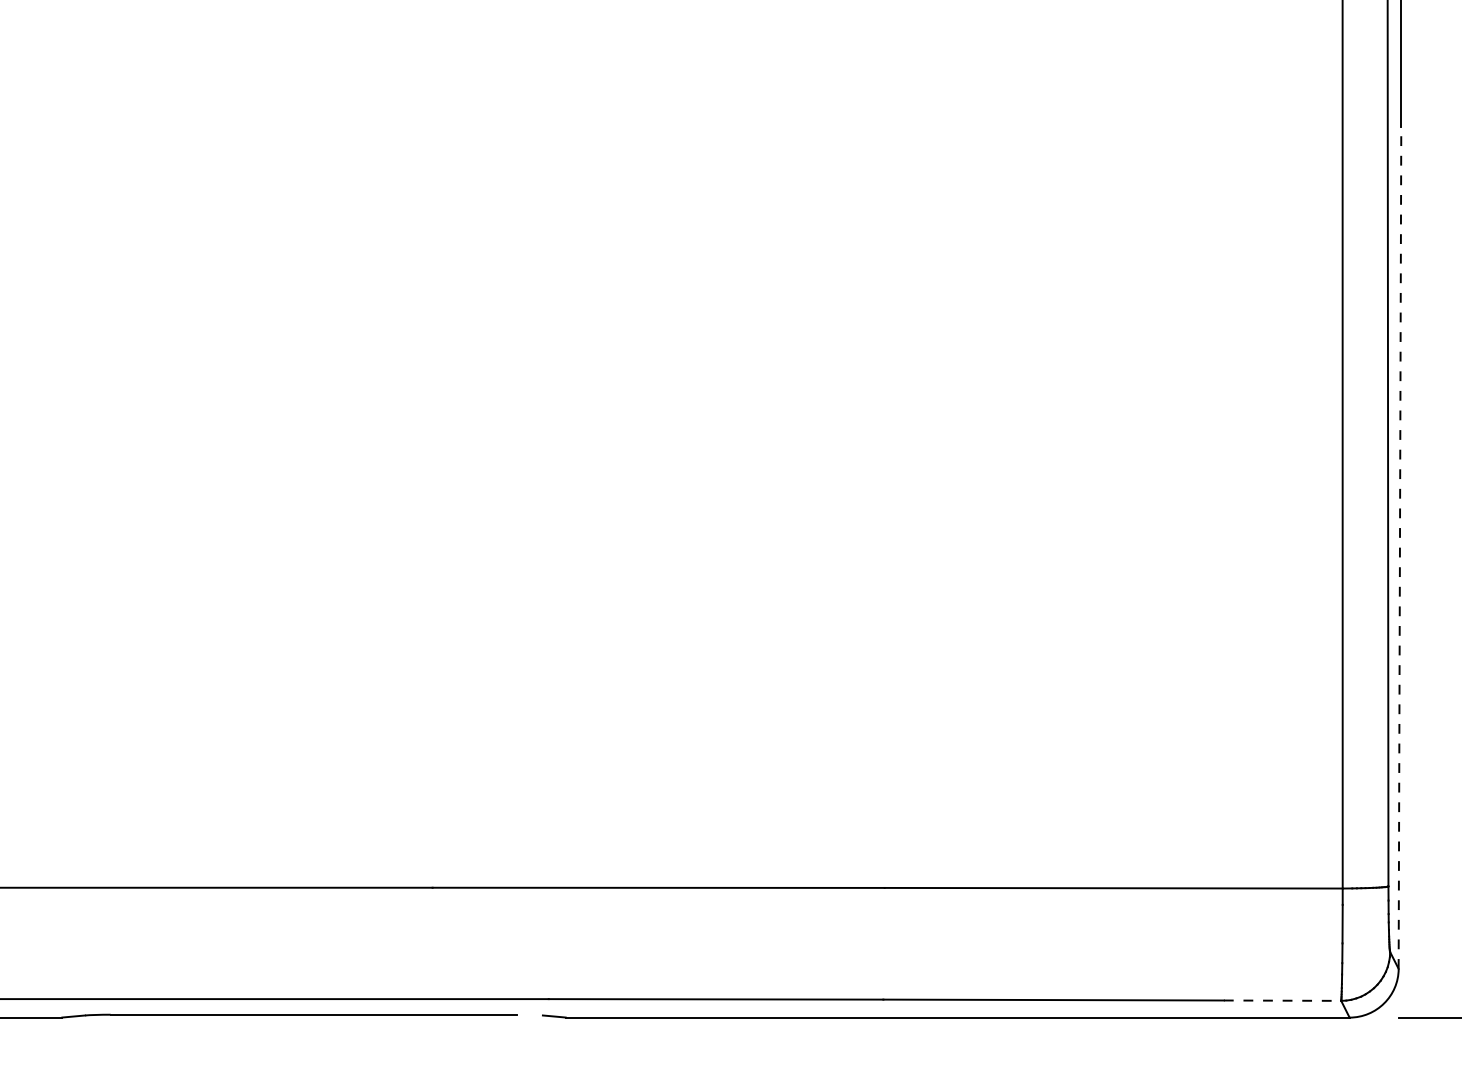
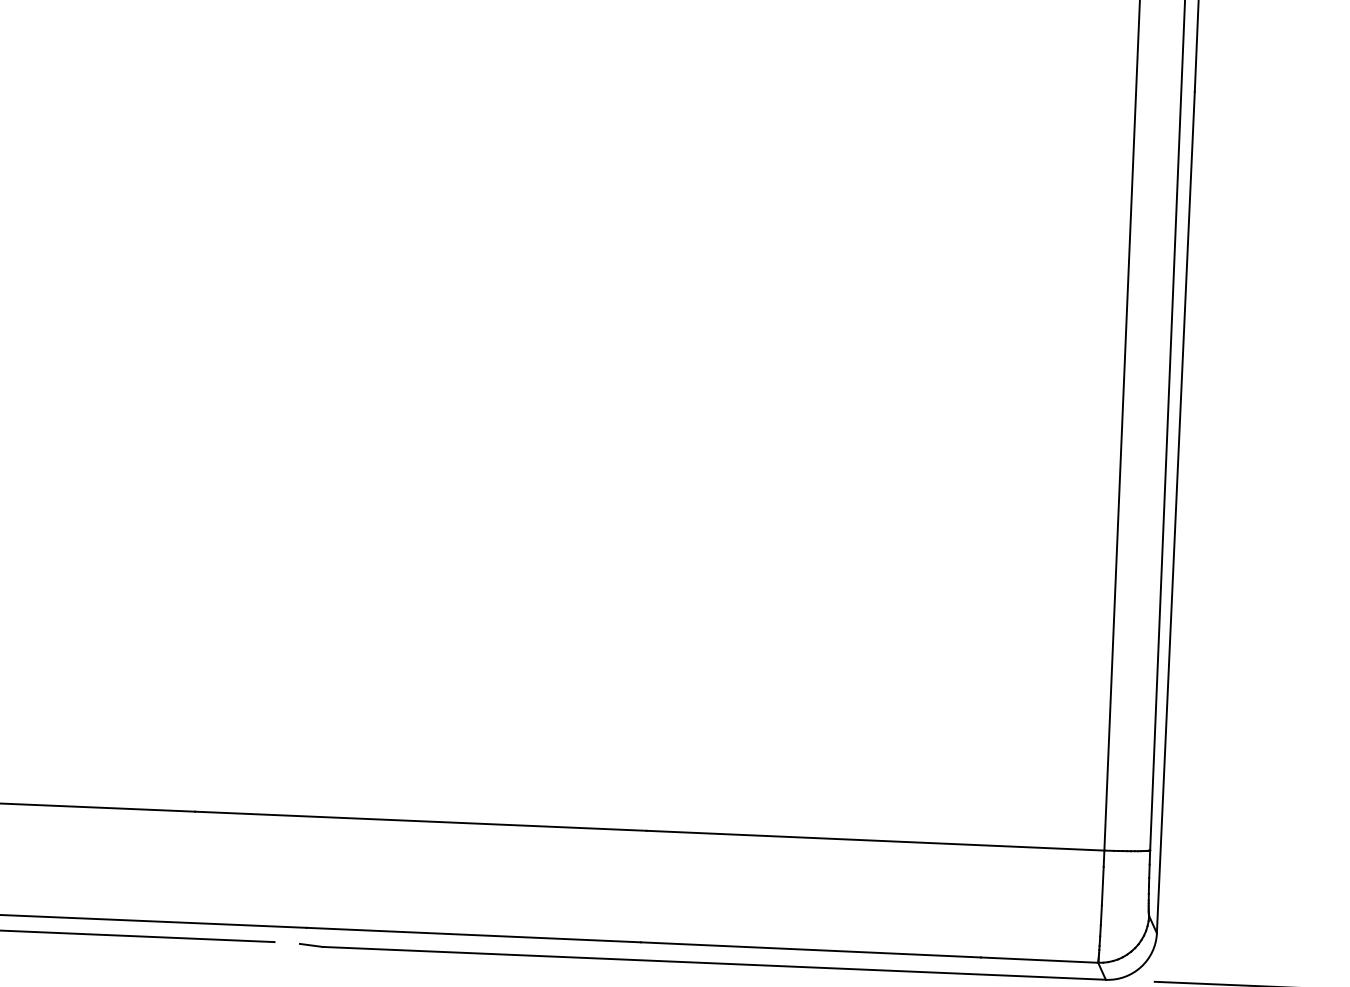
line: (1399, 547) -> (1175, 512), dashed -> solid
line: (1282, 1000) -> (1039, 959), dashed -> solid

